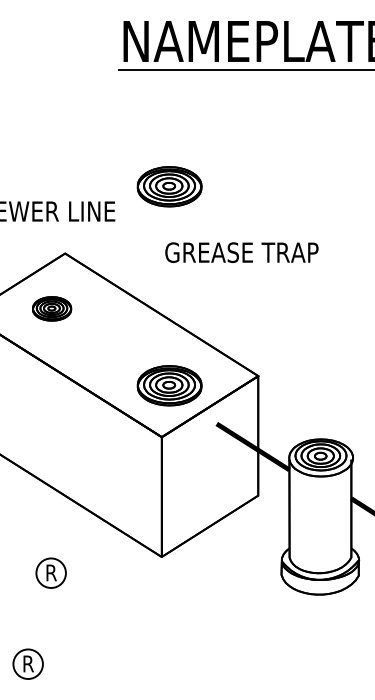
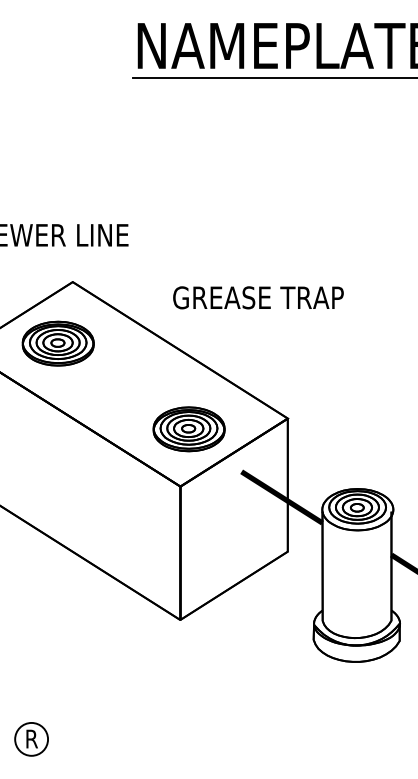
part: (169, 186) -> (188, 207), removed
text: (241, 252) -> (257, 297), moved
part: (51, 308) -> (57, 343), size x1.67
part: (50, 572) -> (56, 637), removed

